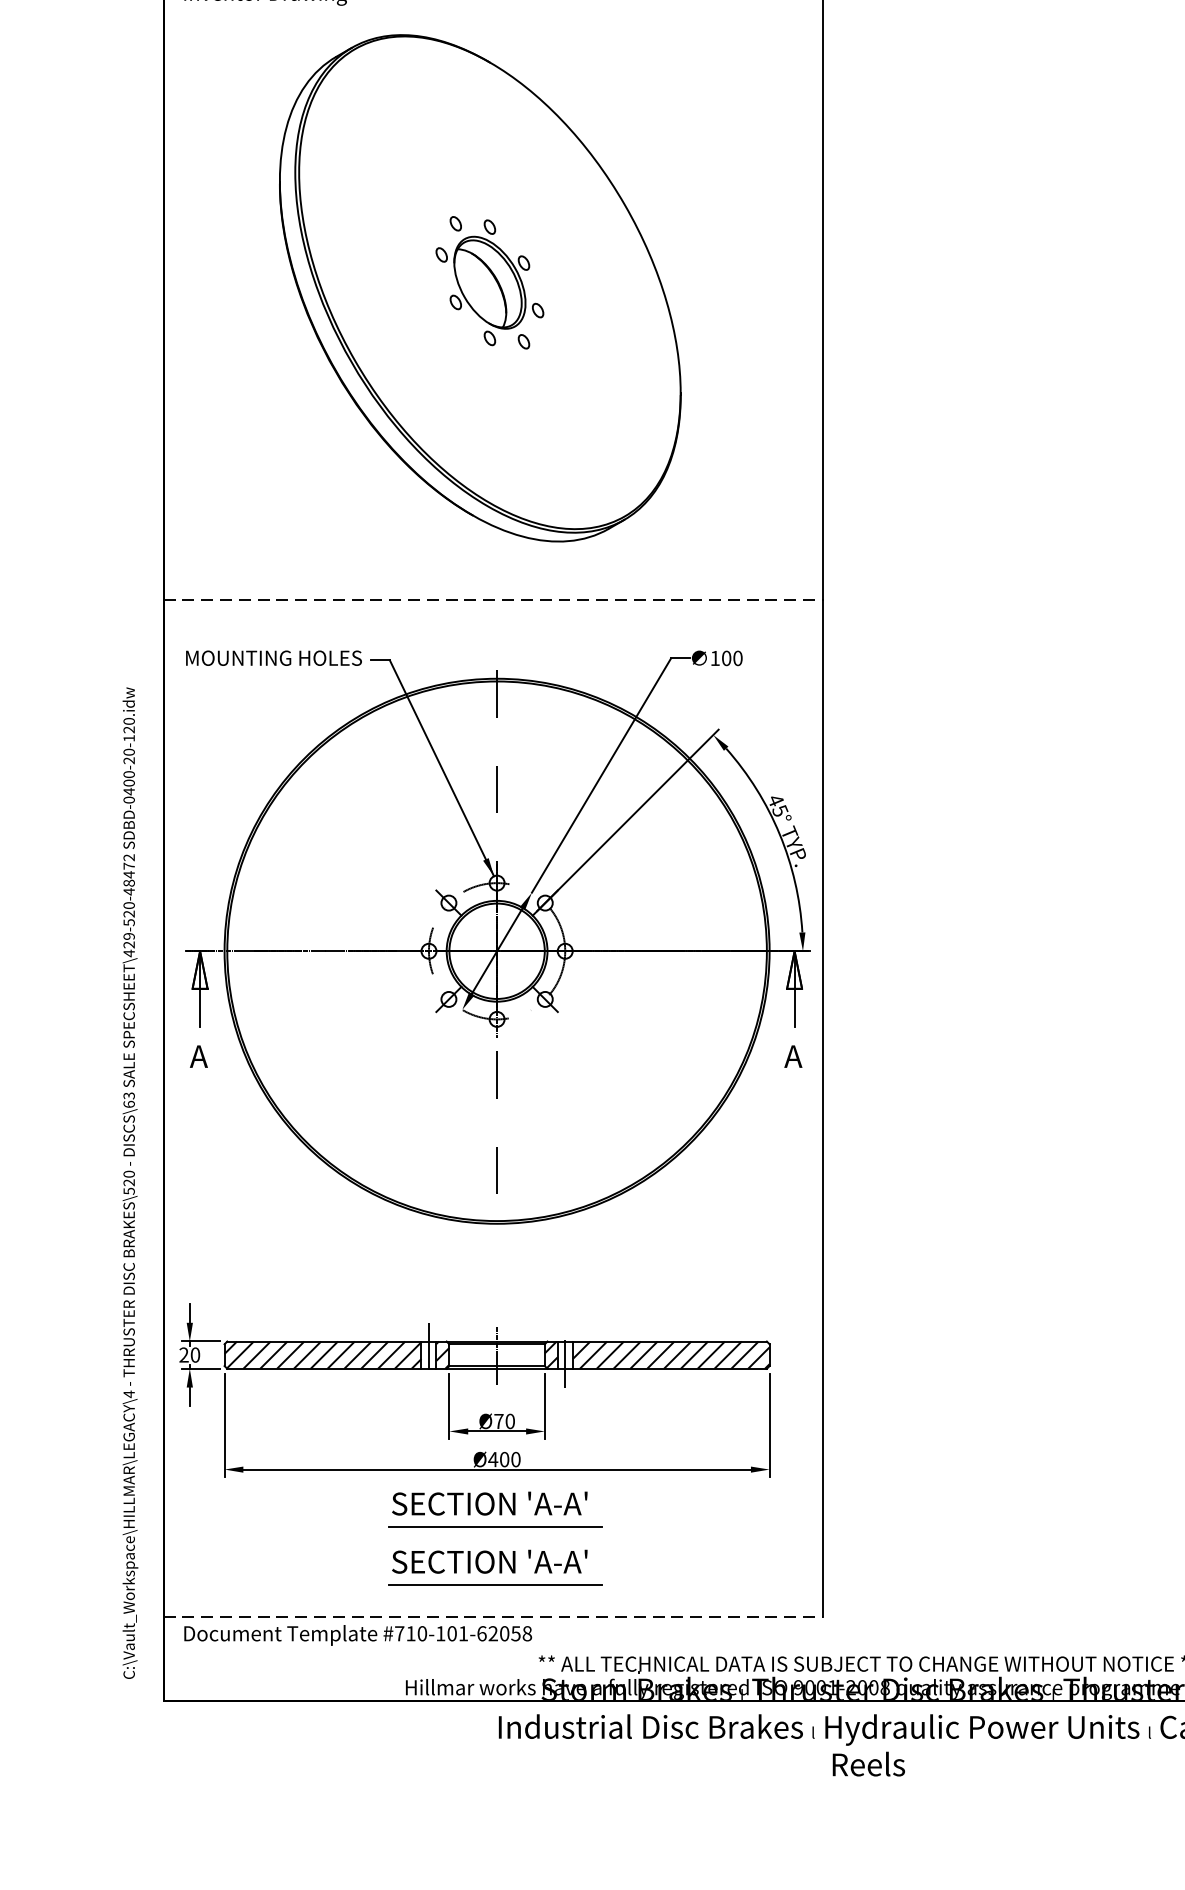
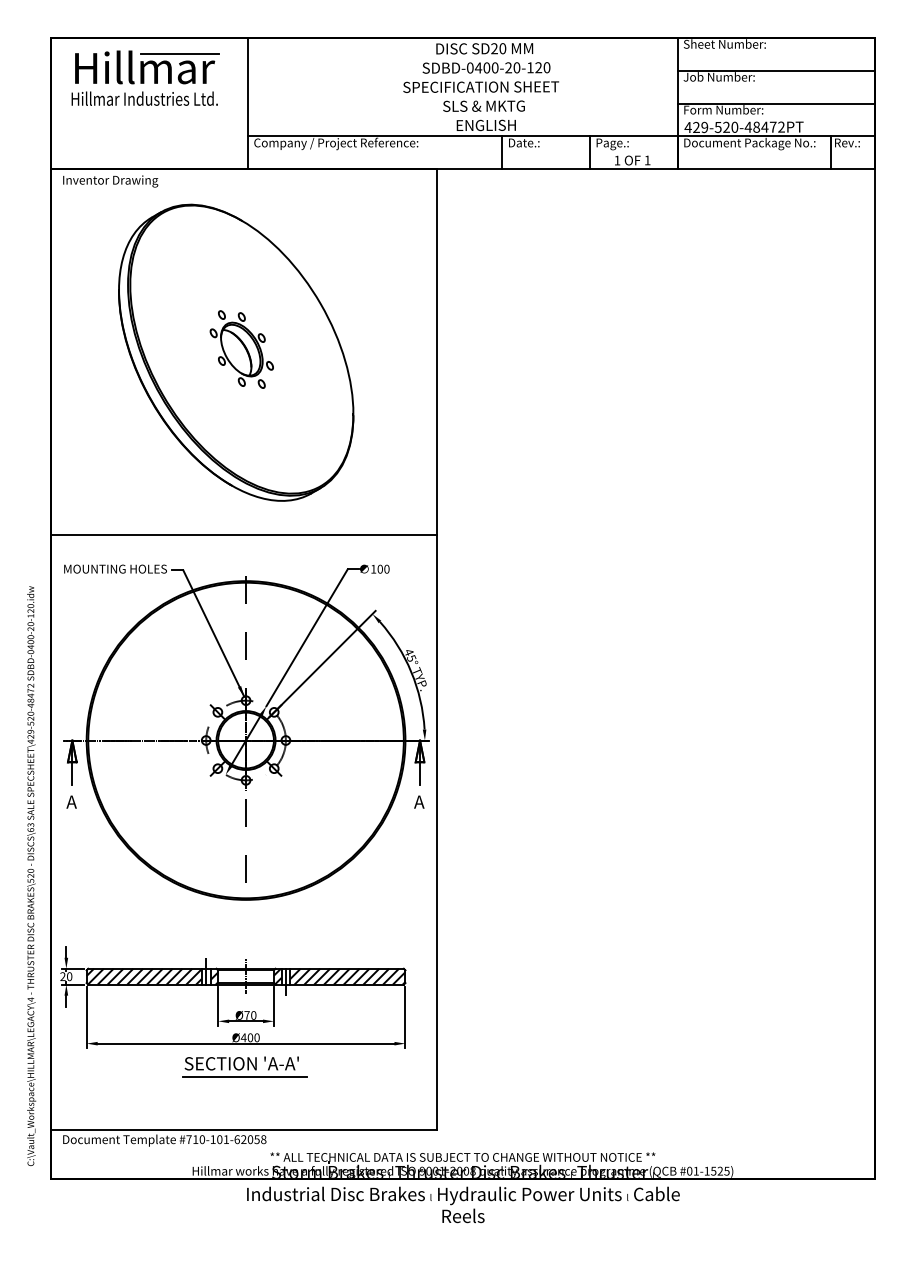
line: (492, 599) -> (243, 534), dashed -> solid
part: (494, 1566) -> (244, 1100), removed
line: (492, 1618) -> (243, 1130), dashed -> solid

